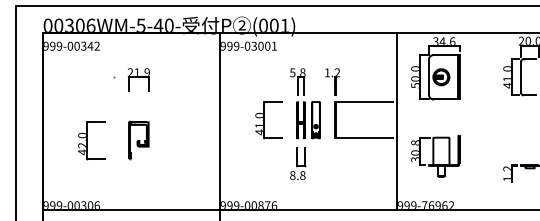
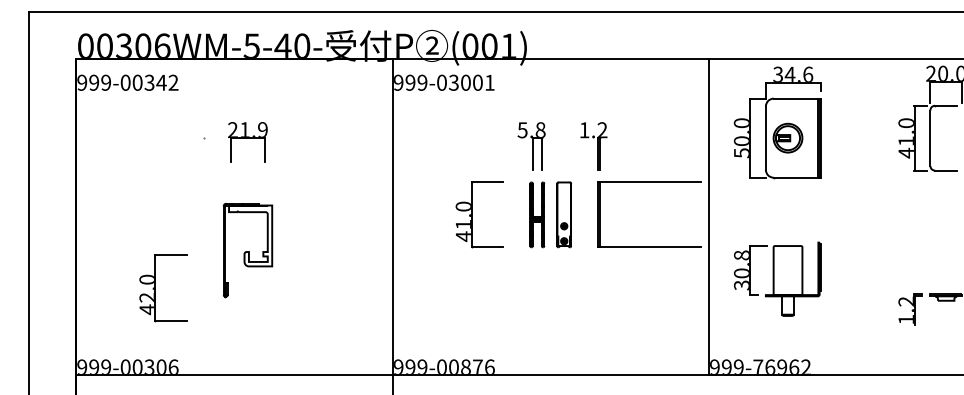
part: (91, 140) -> (163, 288), moved
part: (138, 140) -> (247, 251), size x1.4
part: (298, 163) -> (532, 292), removed

